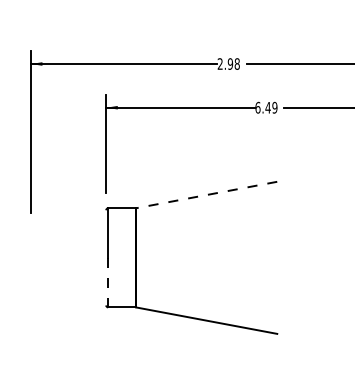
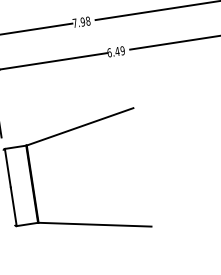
text: (219, 63) -> (74, 22), 2.98 -> 7.98
line: (206, 195) -> (79, 127), dashed -> solid
line: (108, 282) -> (13, 206), dashed -> solid

